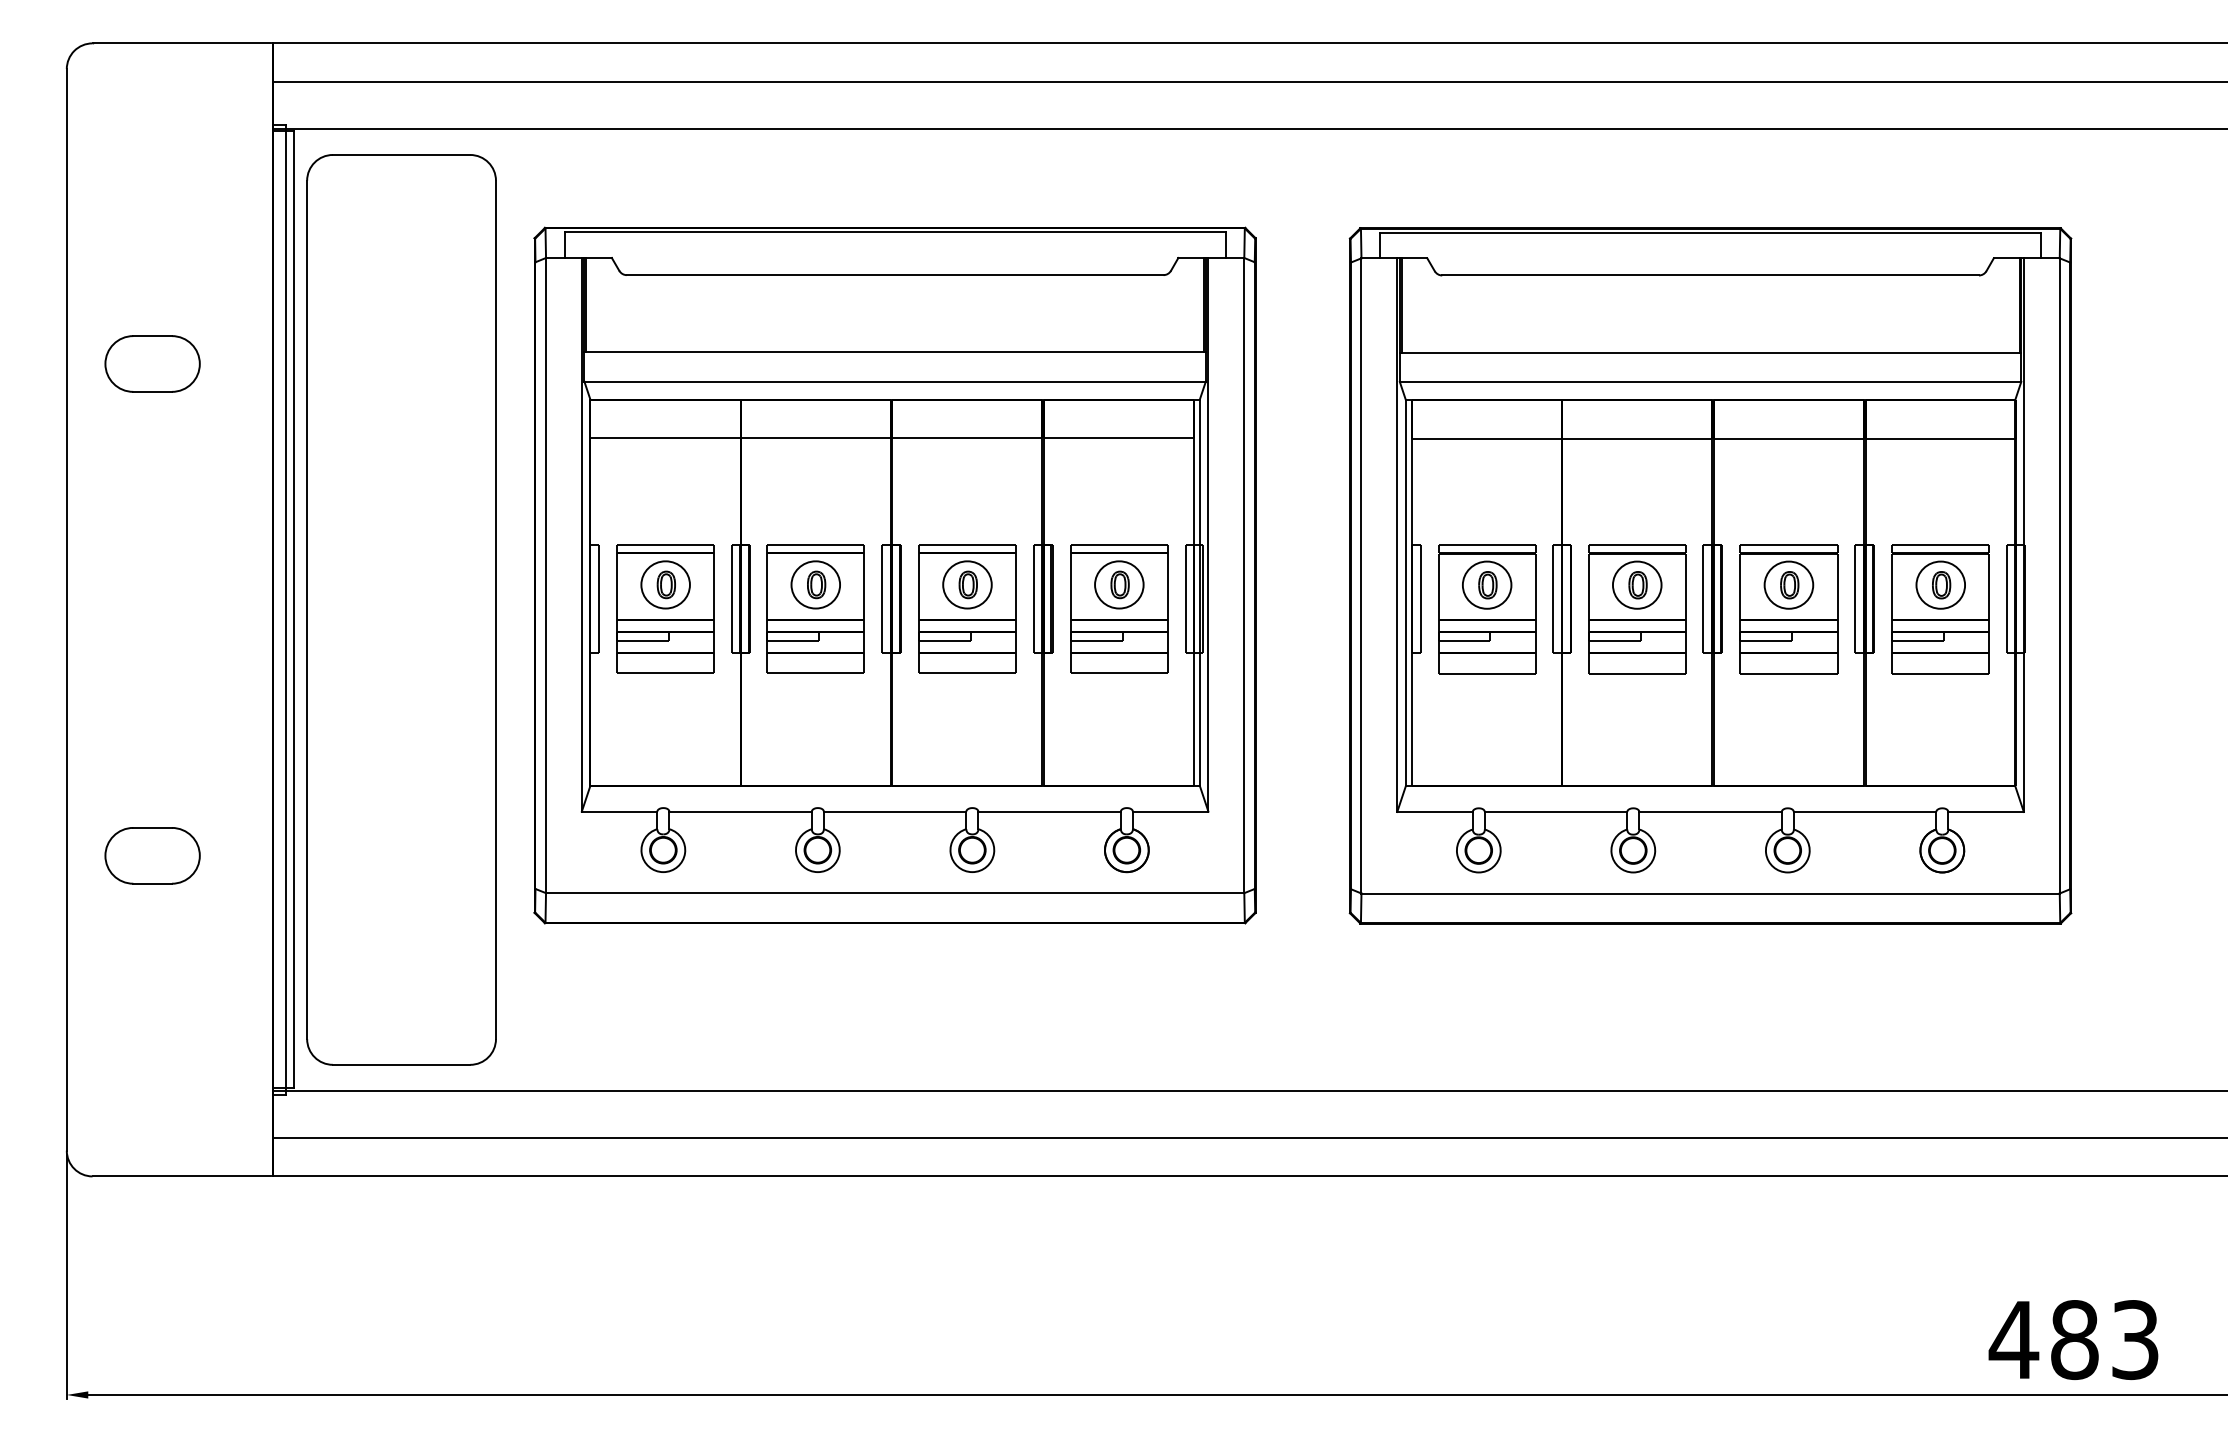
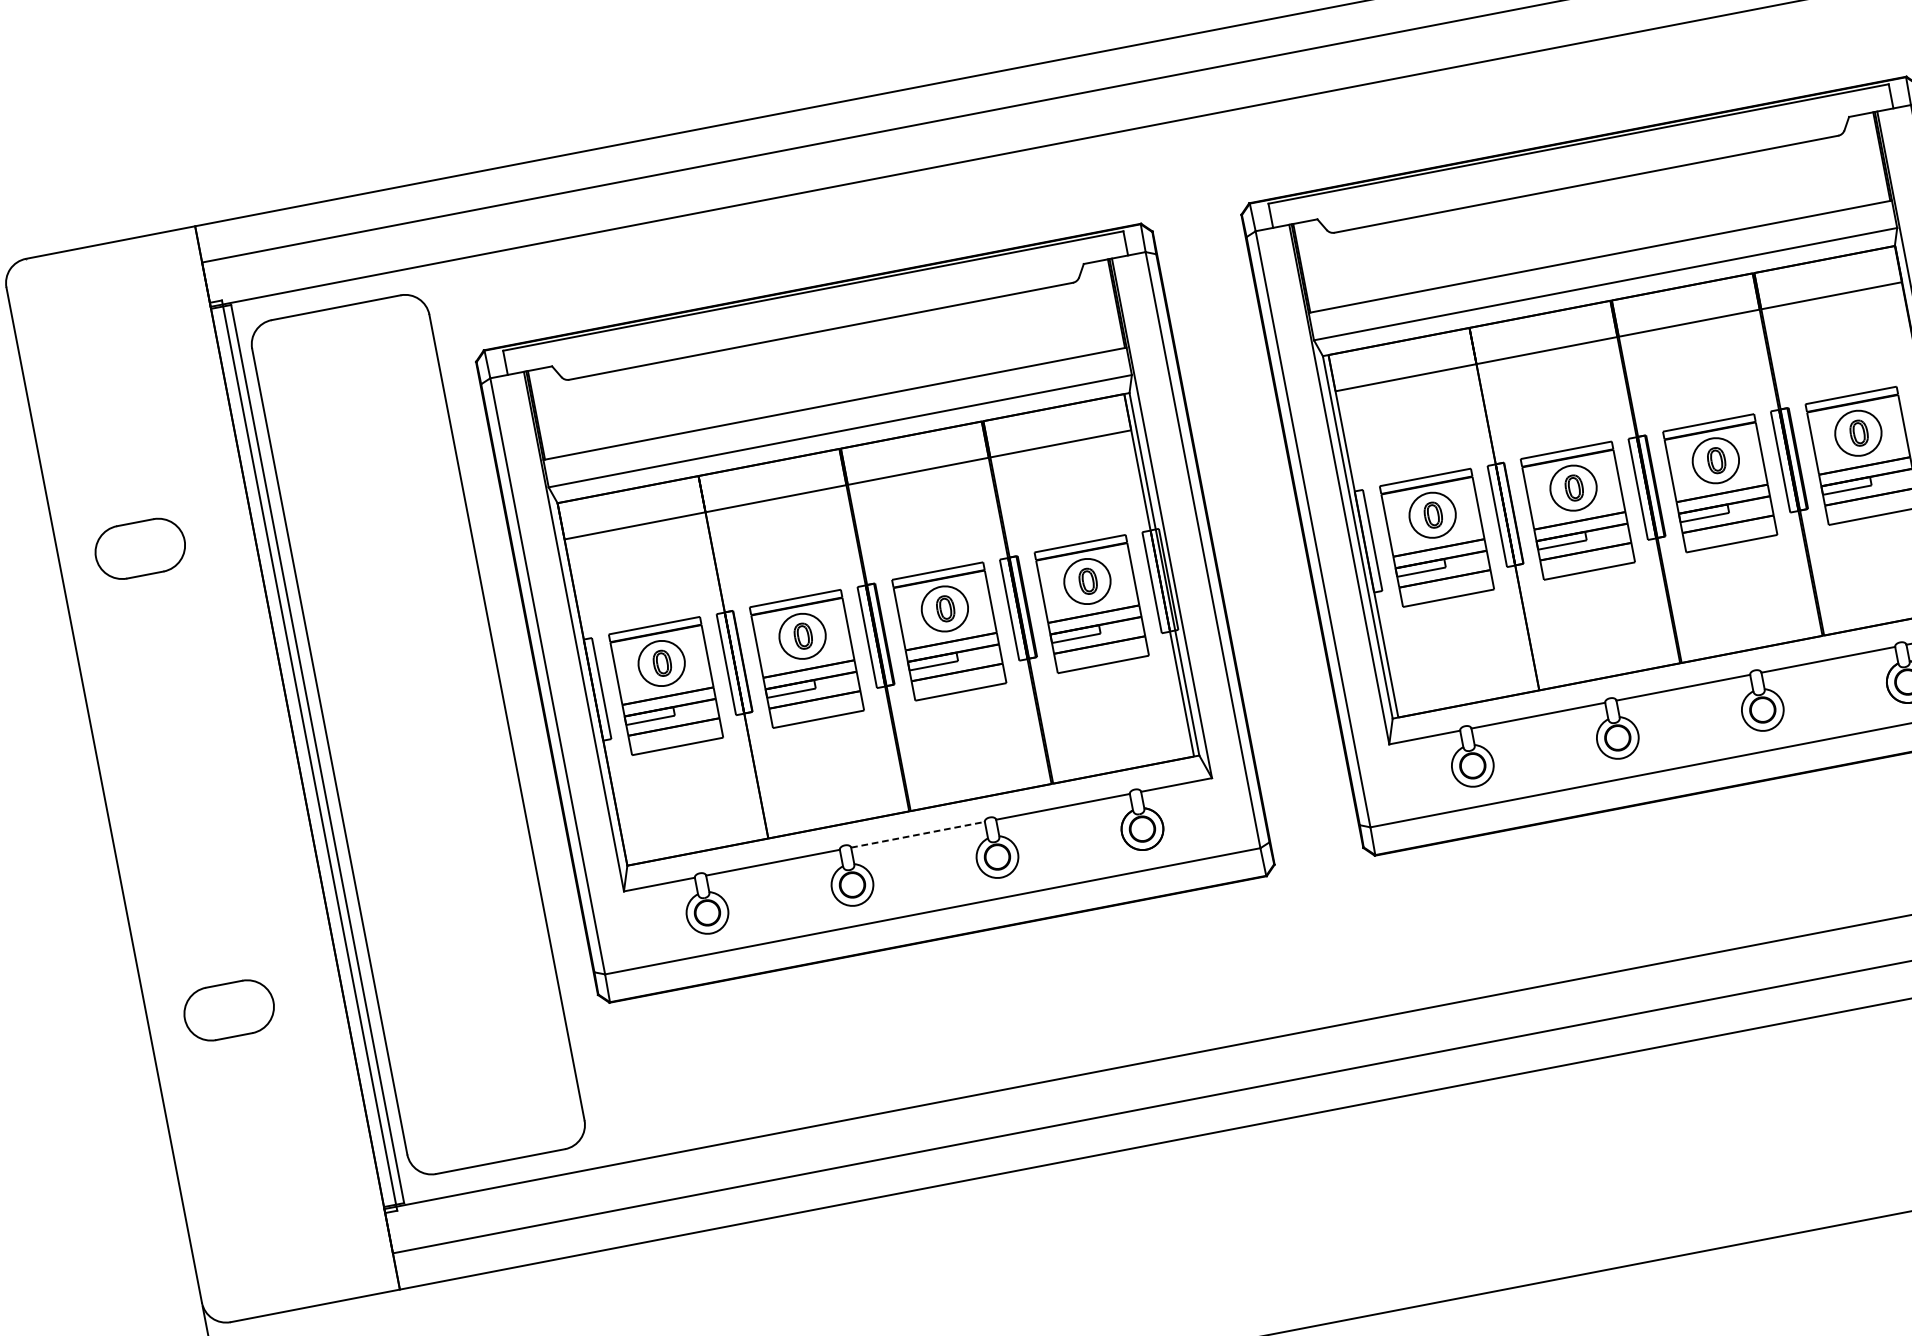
line: (895, 811) -> (918, 834), solid -> dashed

